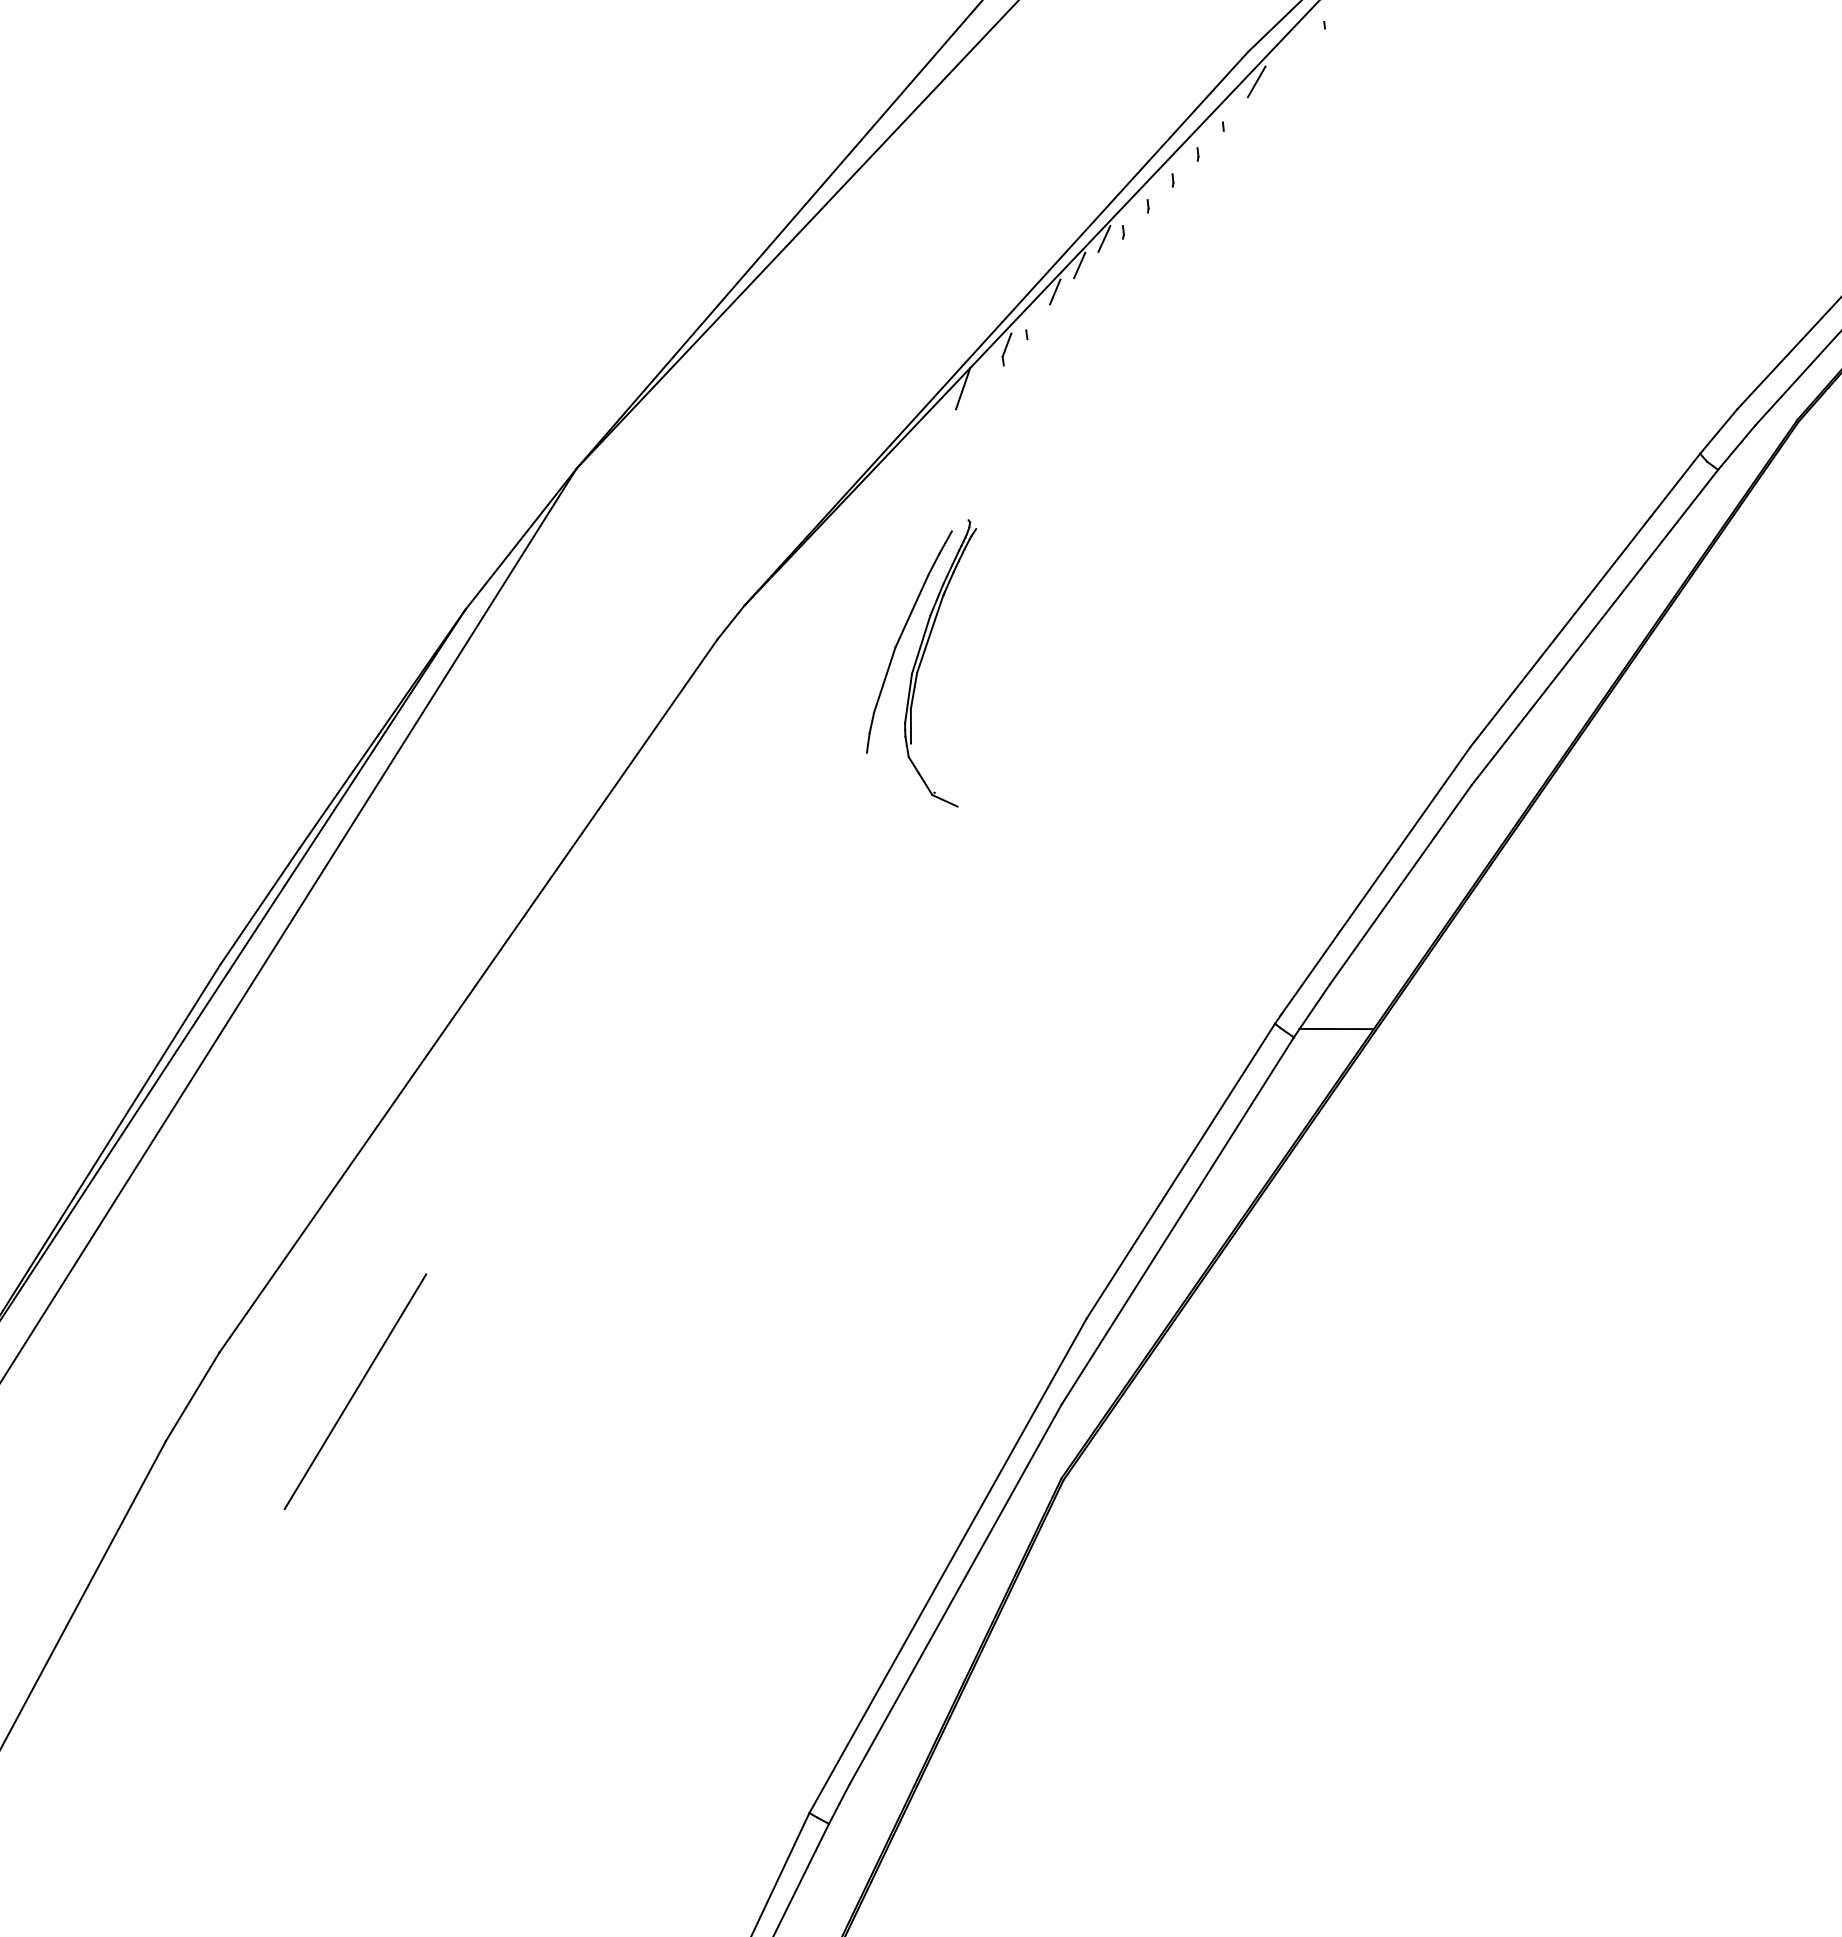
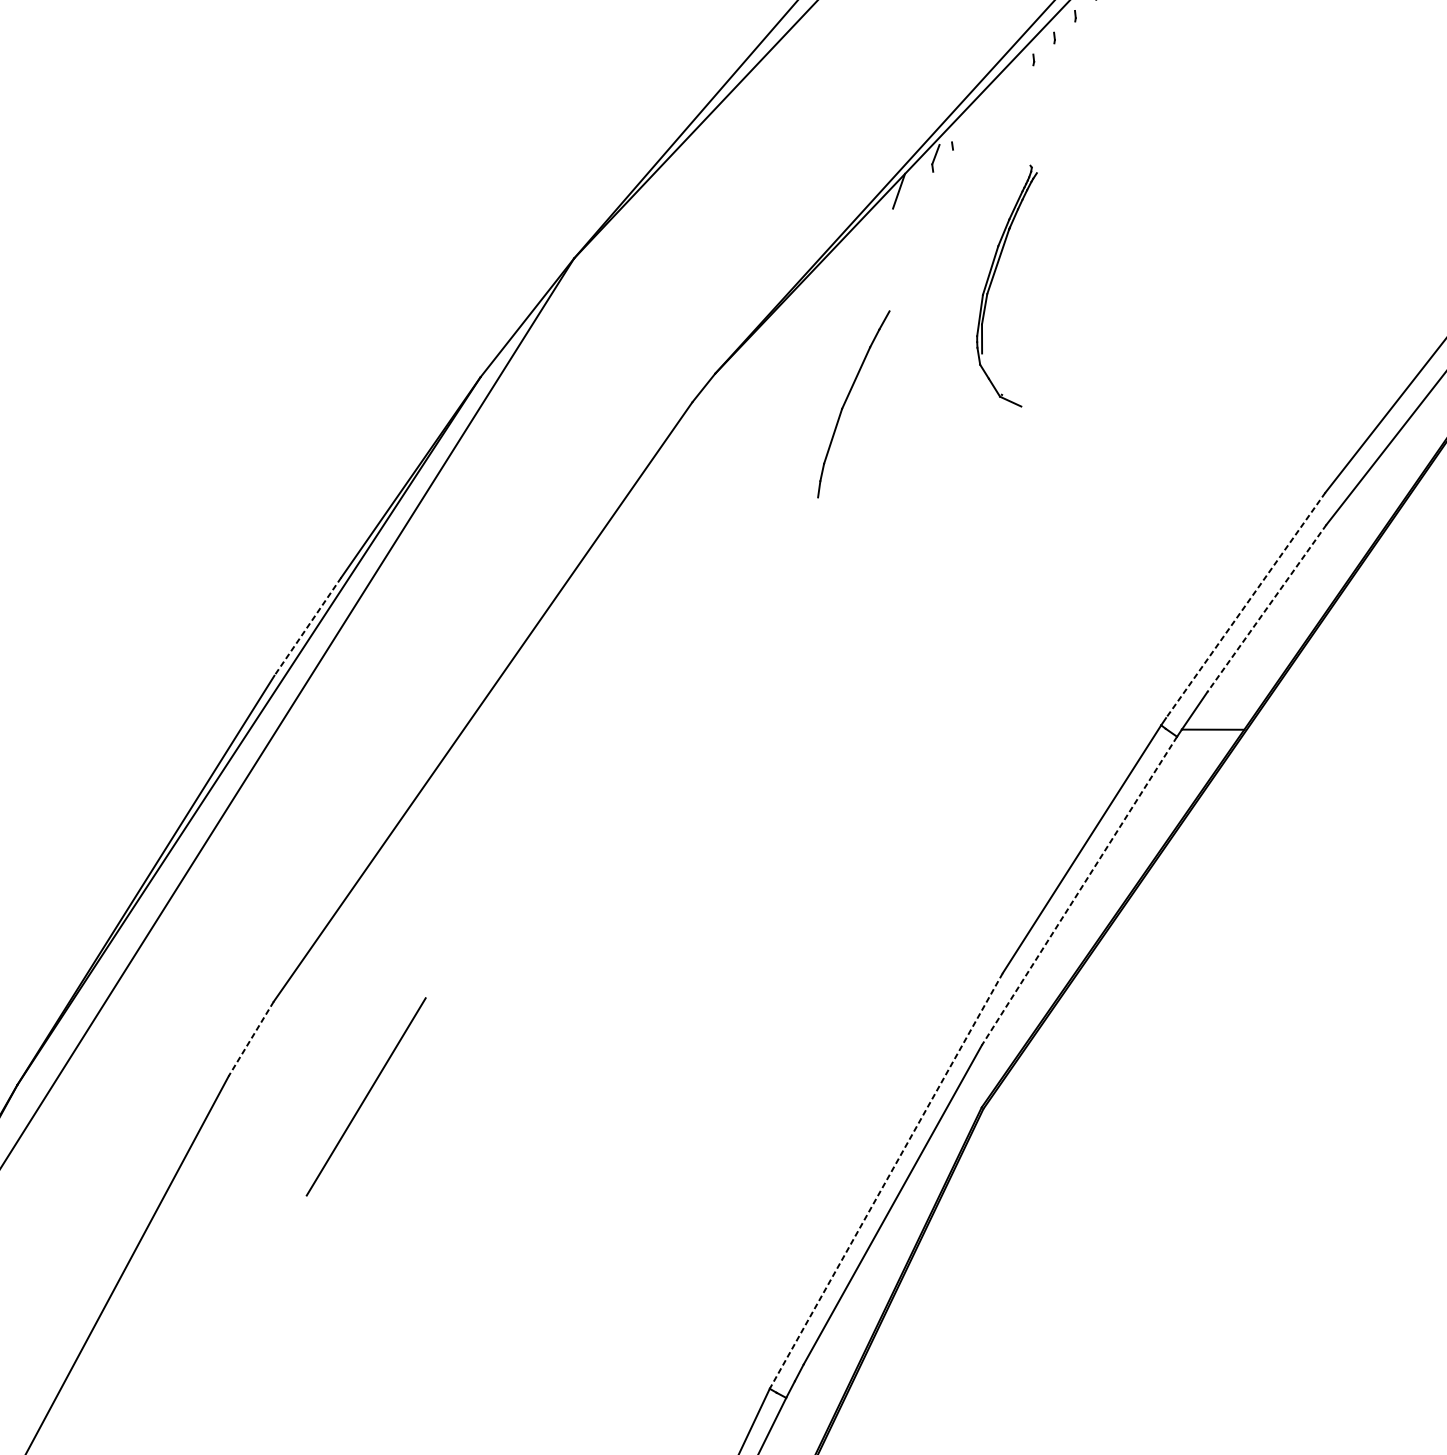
line: (1104, 239) -> (1017, 65), removed
line: (1079, 265) -> (996, 87), removed
line: (1055, 291) -> (976, 109), removed
part: (923, 657) -> (992, 281), moved
line: (1375, 881) -> (1245, 605), solid -> dashed
line: (1400, 885) -> (1266, 609), solid -> dashed
line: (260, 906) -> (308, 626), solid -> dashed
line: (1177, 1221) -> (1079, 891), solid -> dashed
line: (355, 1391) -> (366, 1096), moved
line: (192, 1396) -> (251, 1038), solid -> dashed
line: (947, 1566) -> (885, 1181), solid -> dashed

